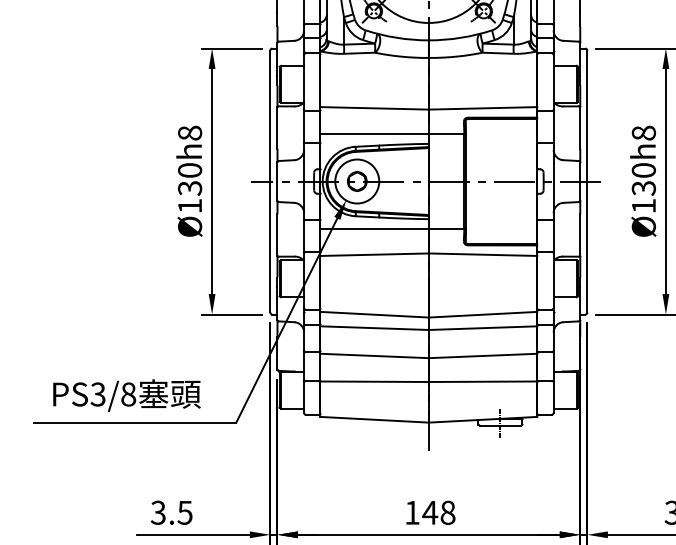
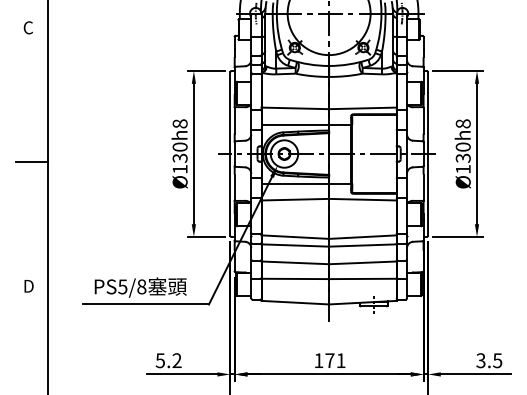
text: (97, 393) -> (122, 286), PS3/8 -> PS5/8
text: (171, 512) -> (168, 360), 3.5 -> 5.2
text: (437, 512) -> (334, 360), 148 -> 171

